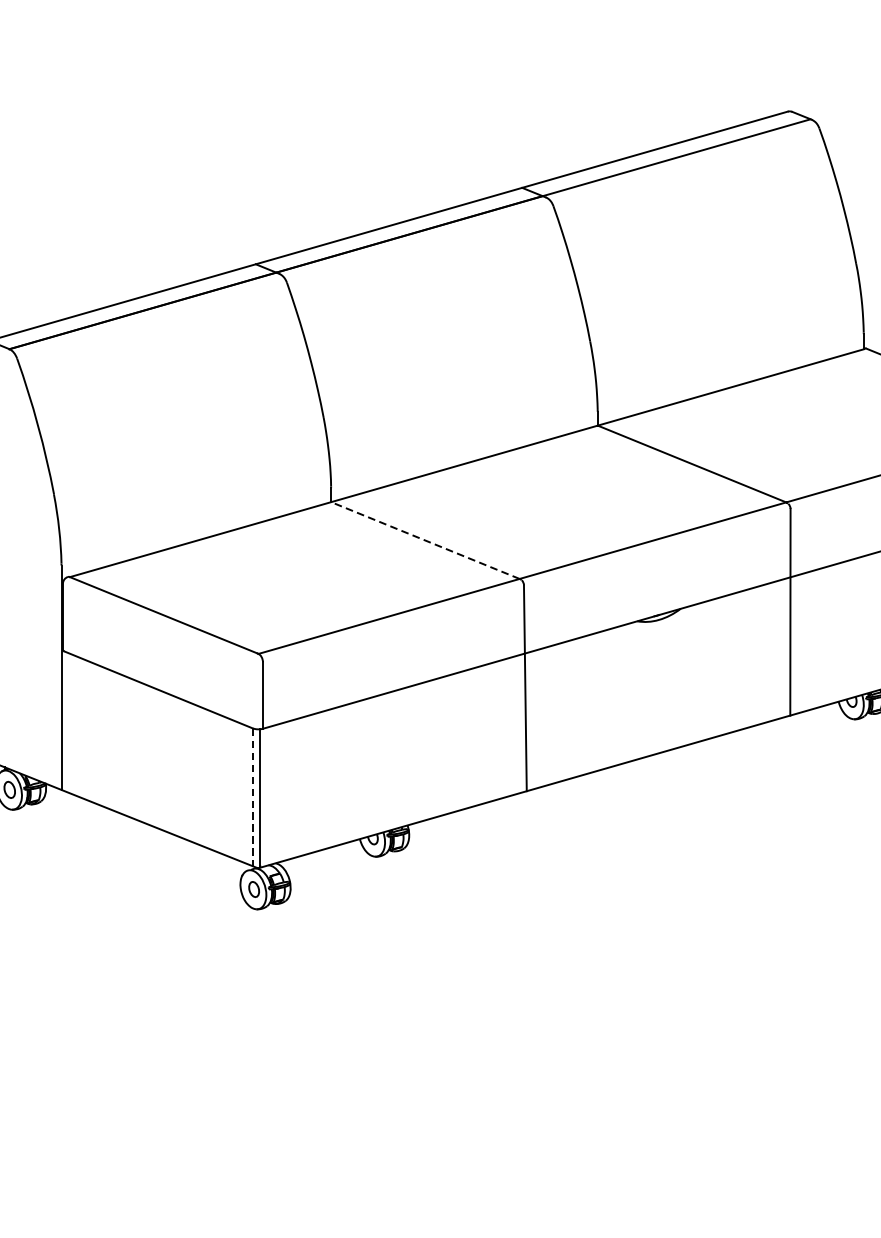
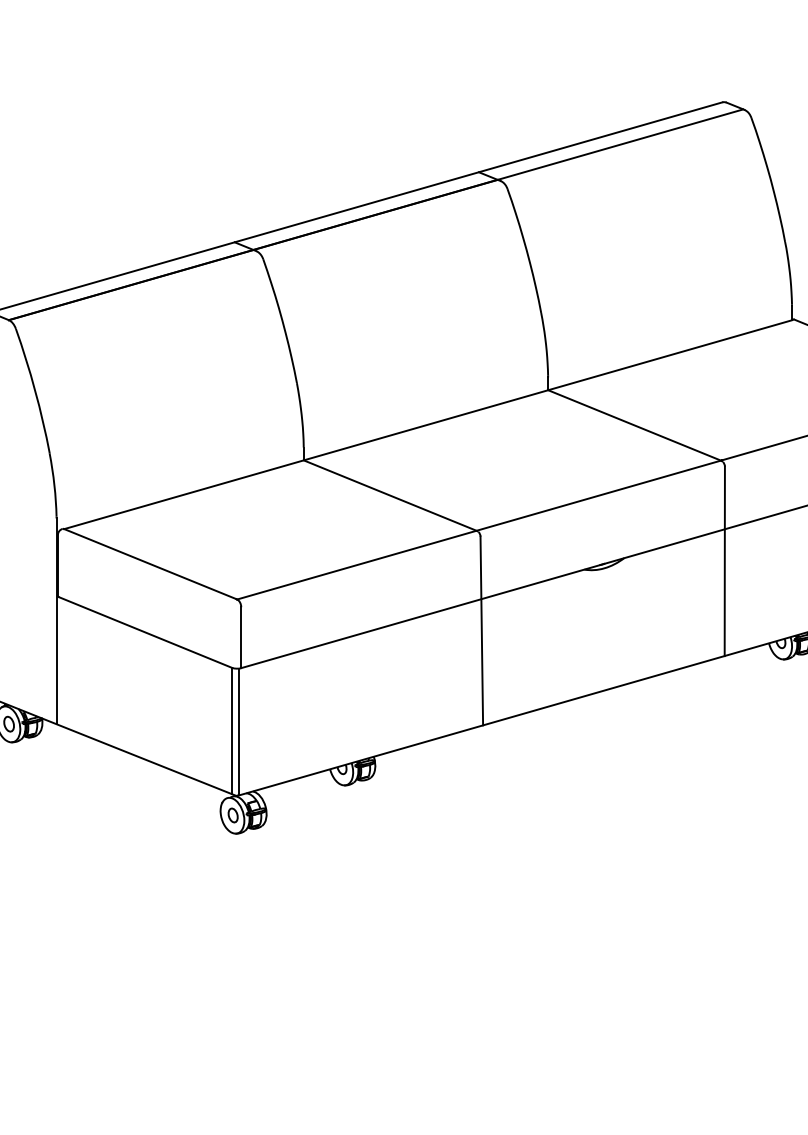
line: (424, 540) -> (389, 495), dashed -> solid
line: (253, 797) -> (232, 731), dashed -> solid

